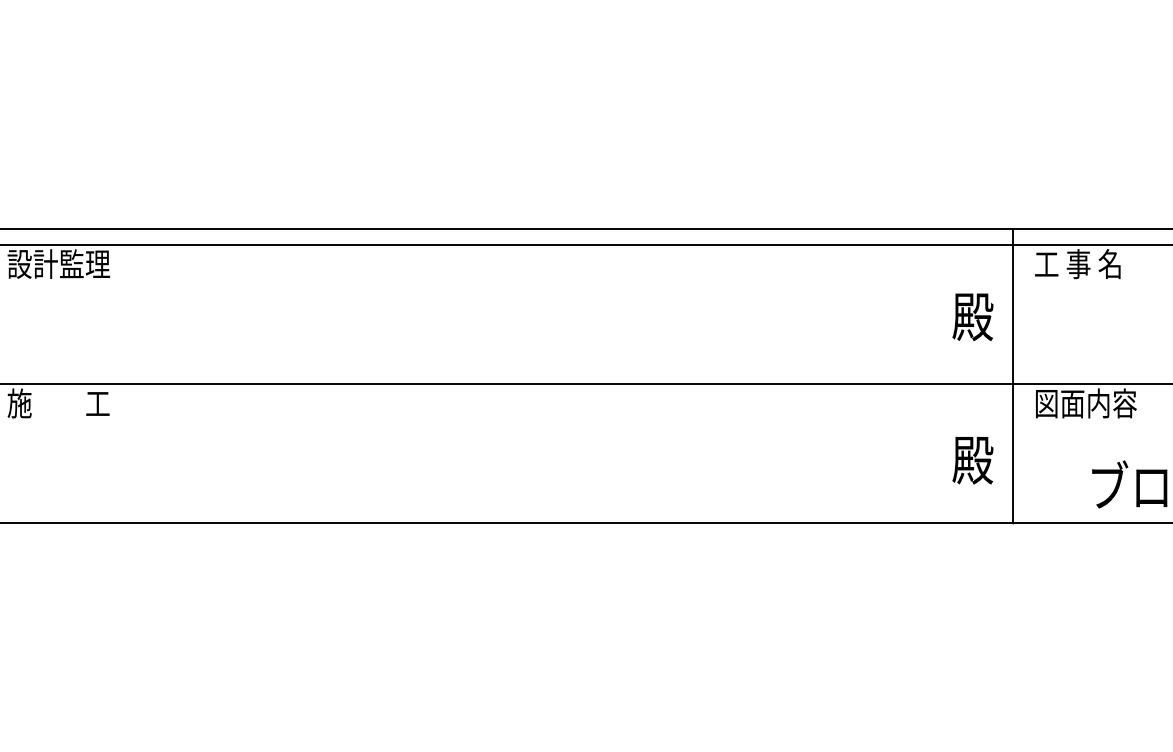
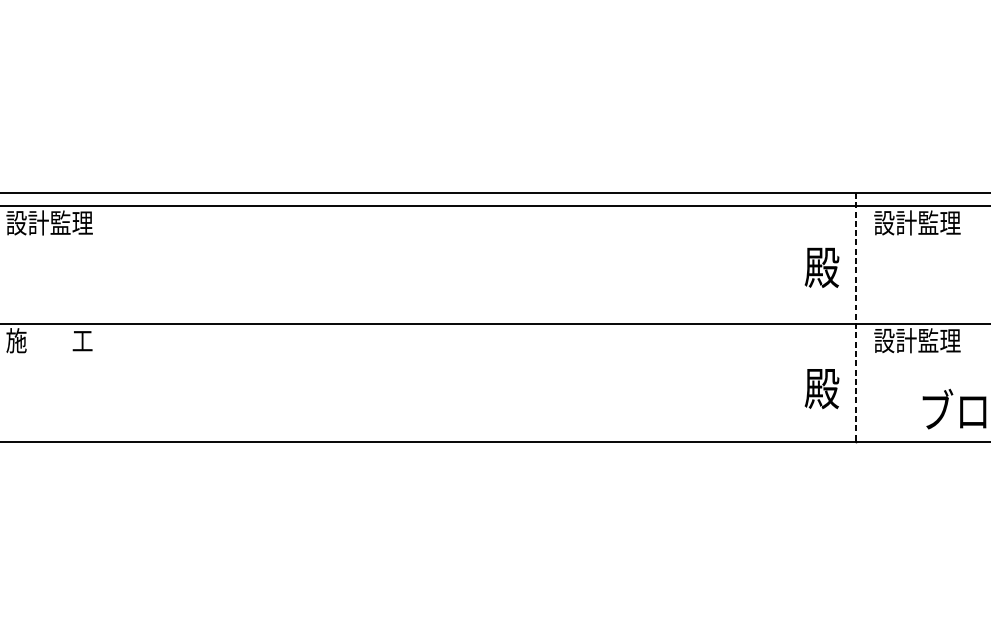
text: (1085, 264) -> (917, 223), 工 事 名 -> 設計監理
line: (1012, 376) -> (855, 317), solid -> dashed
text: (1085, 403) -> (917, 340), 図面内容 -> 設計監理

